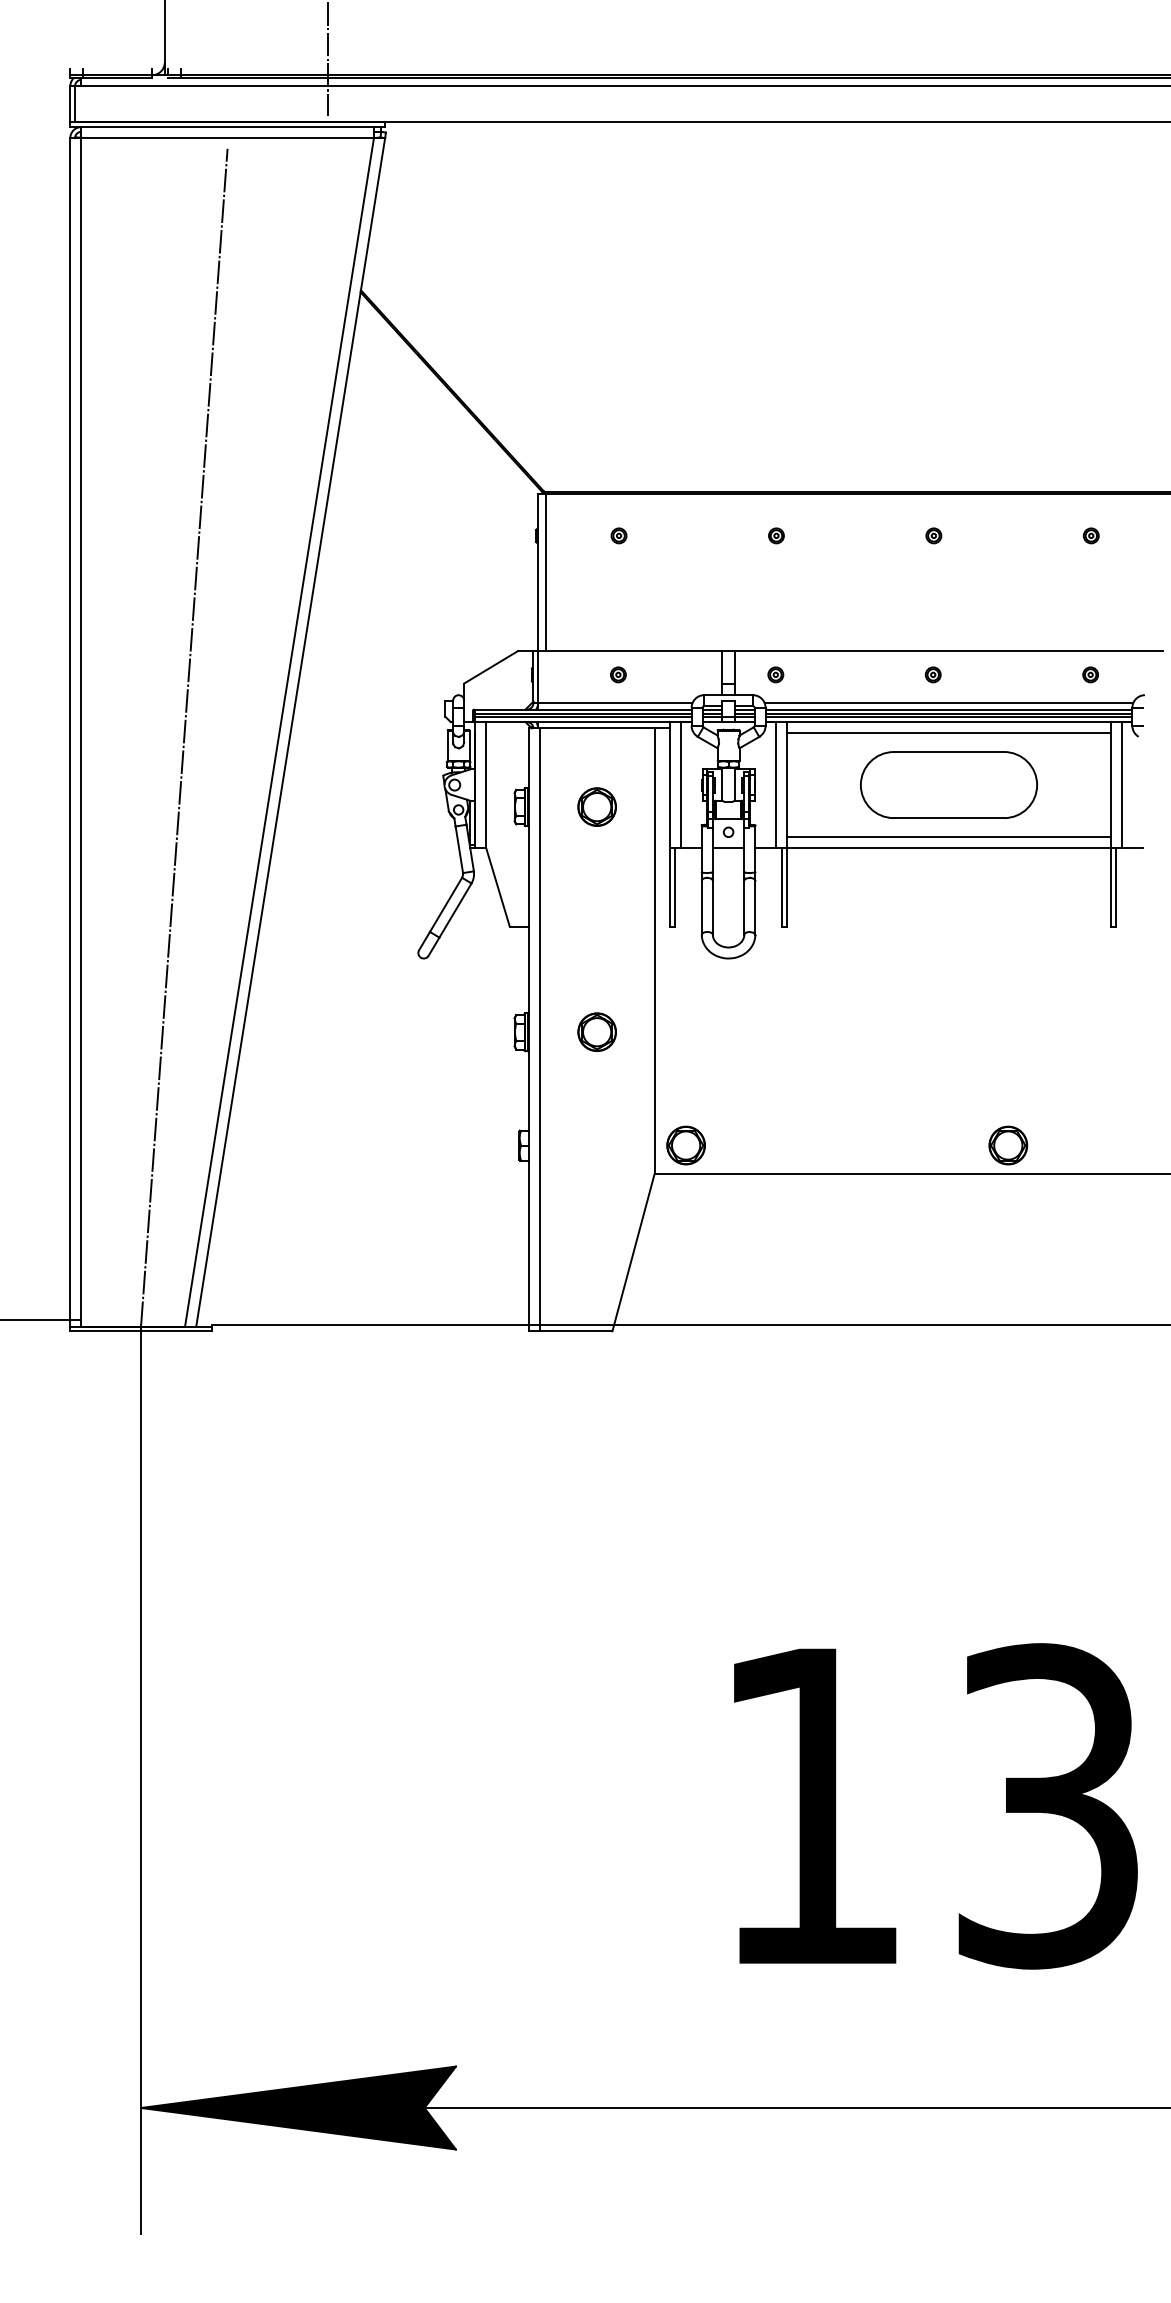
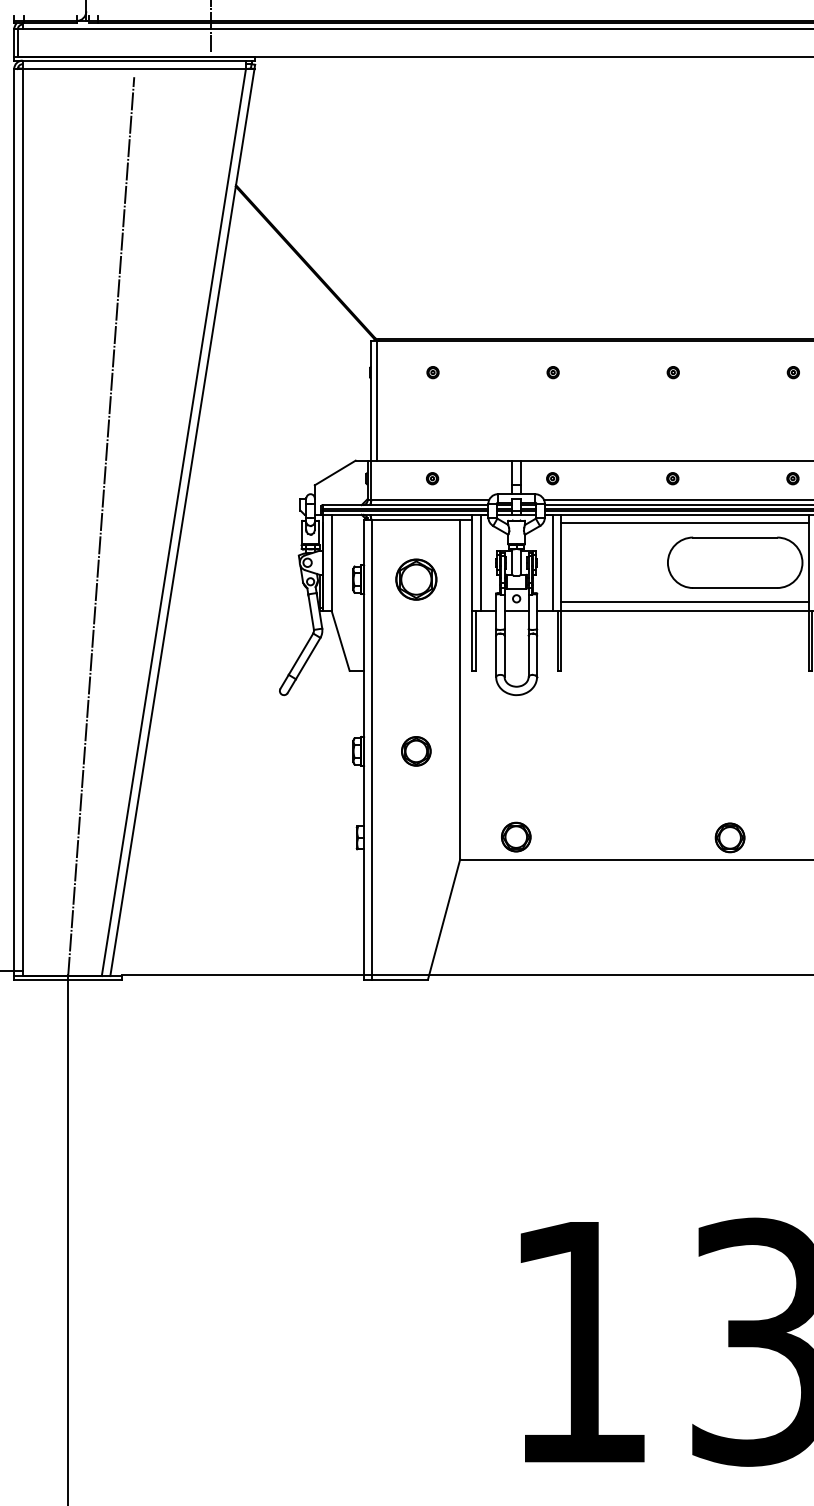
part: (948, 784) -> (734, 562), moved
part: (596, 806) -> (415, 579), size x1.4
part: (685, 1145) -> (515, 837), moved

